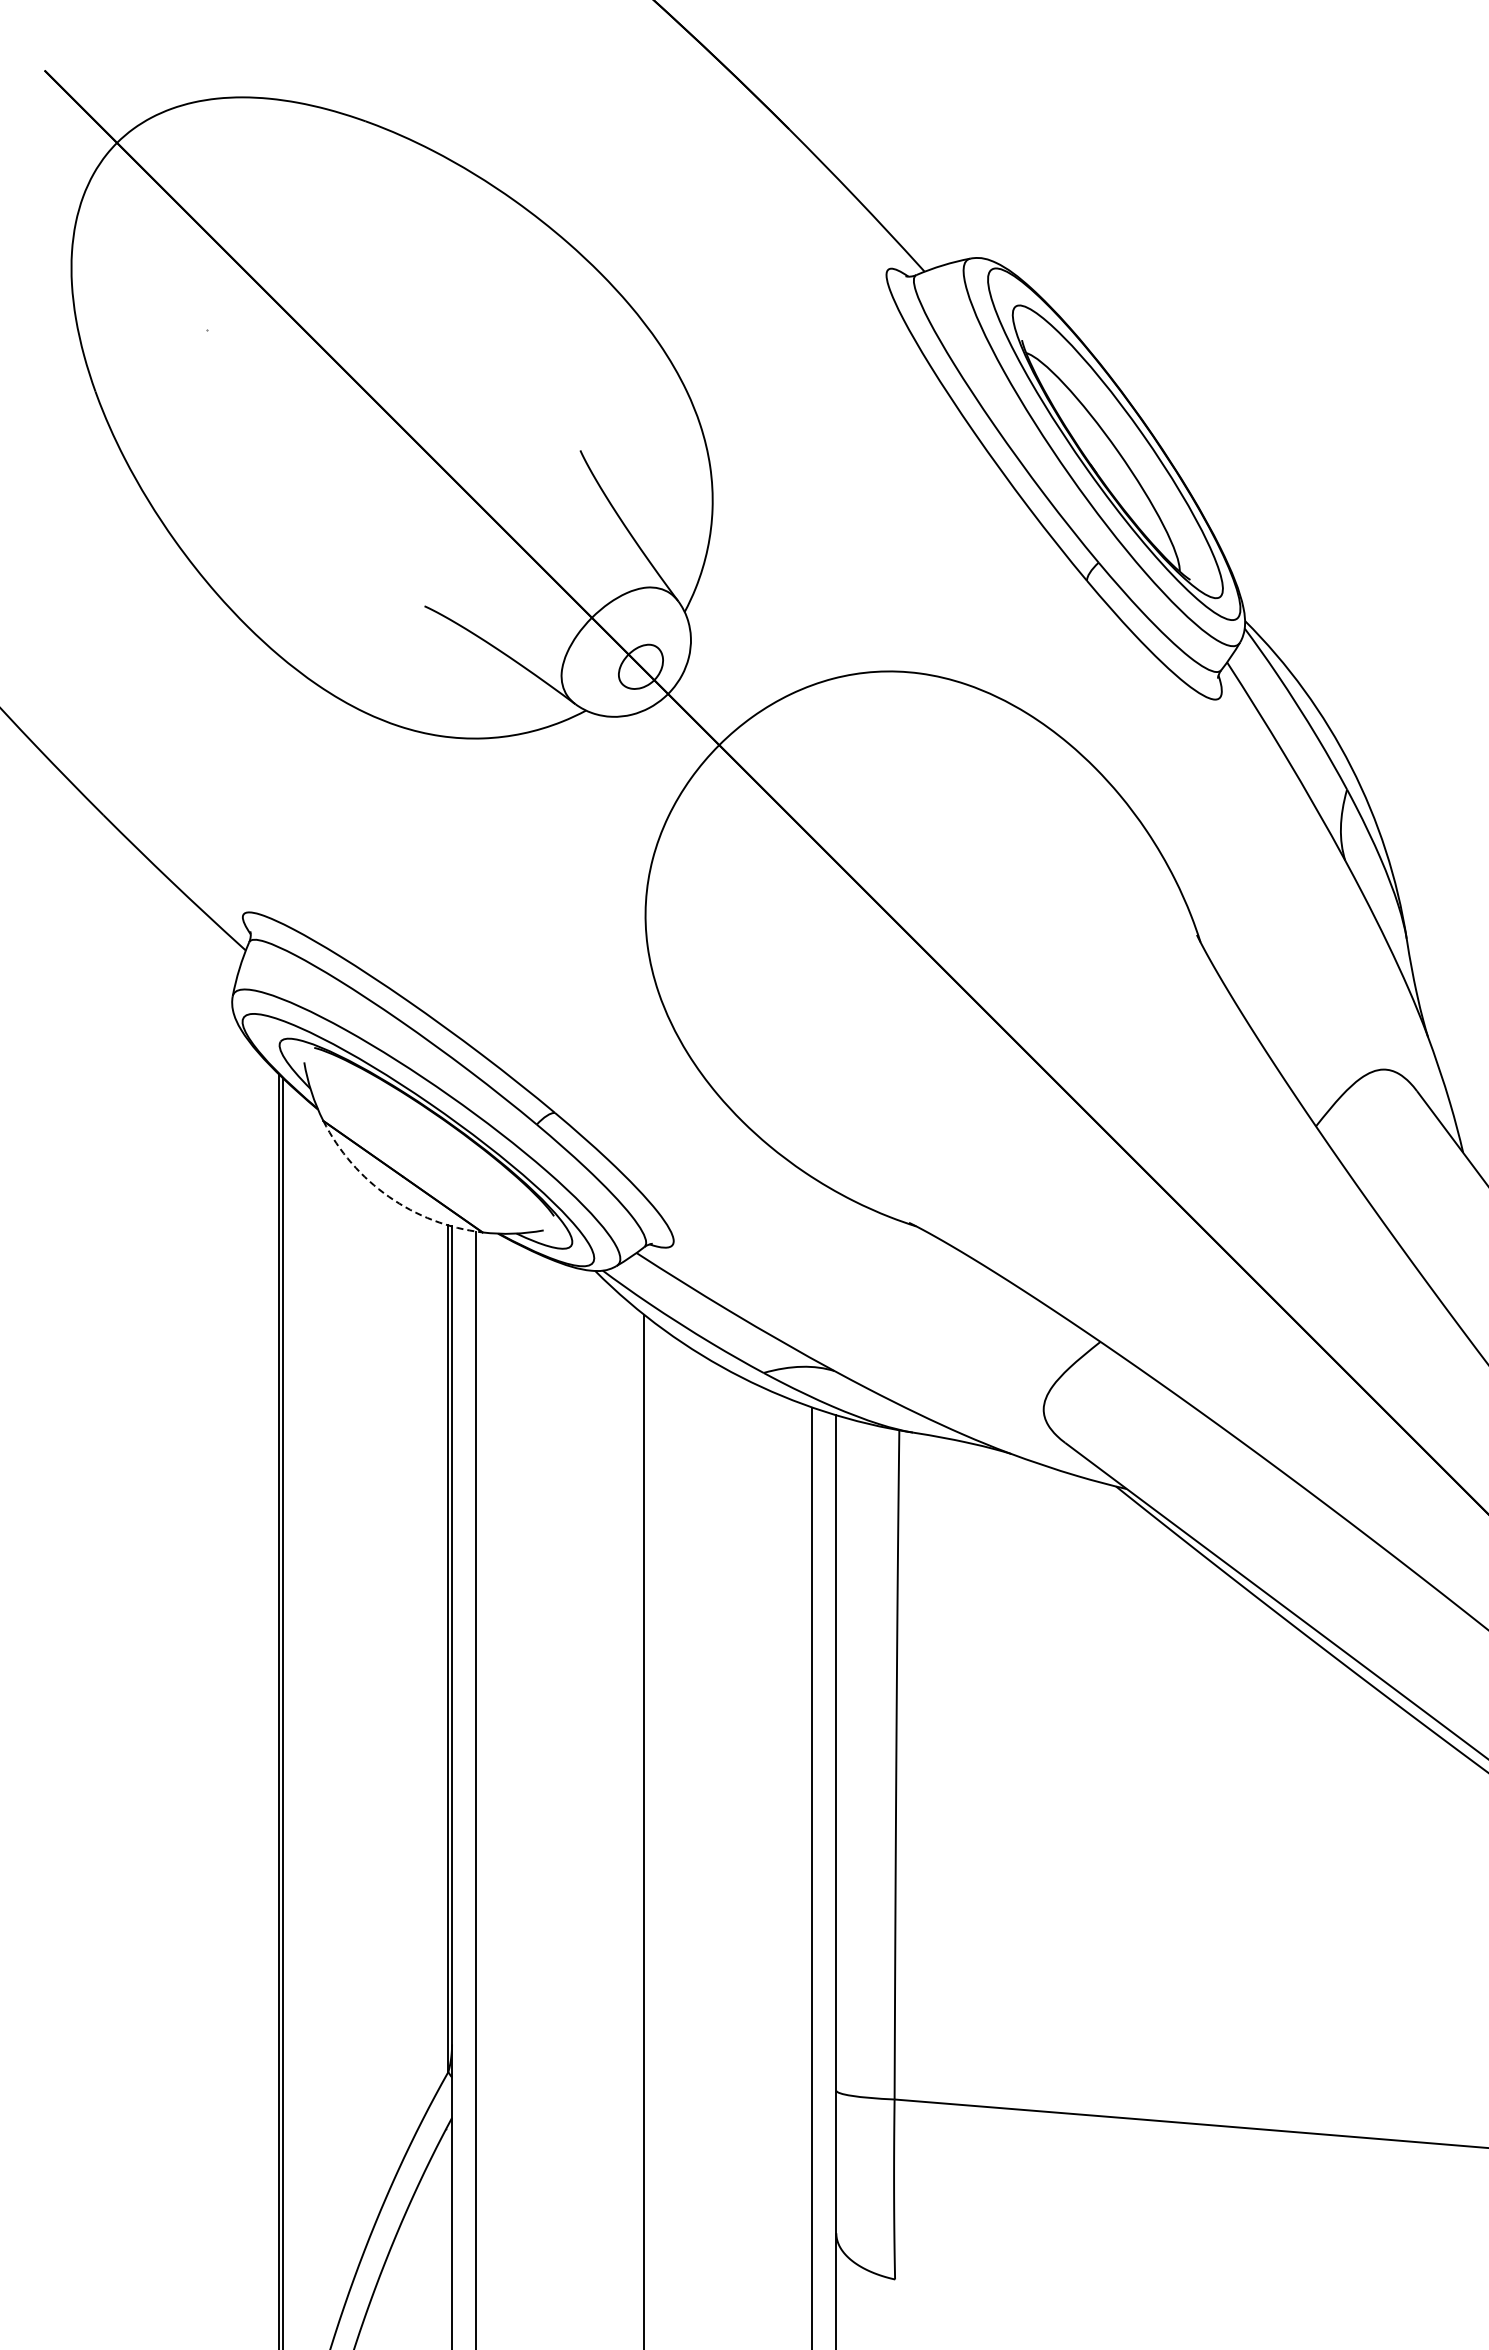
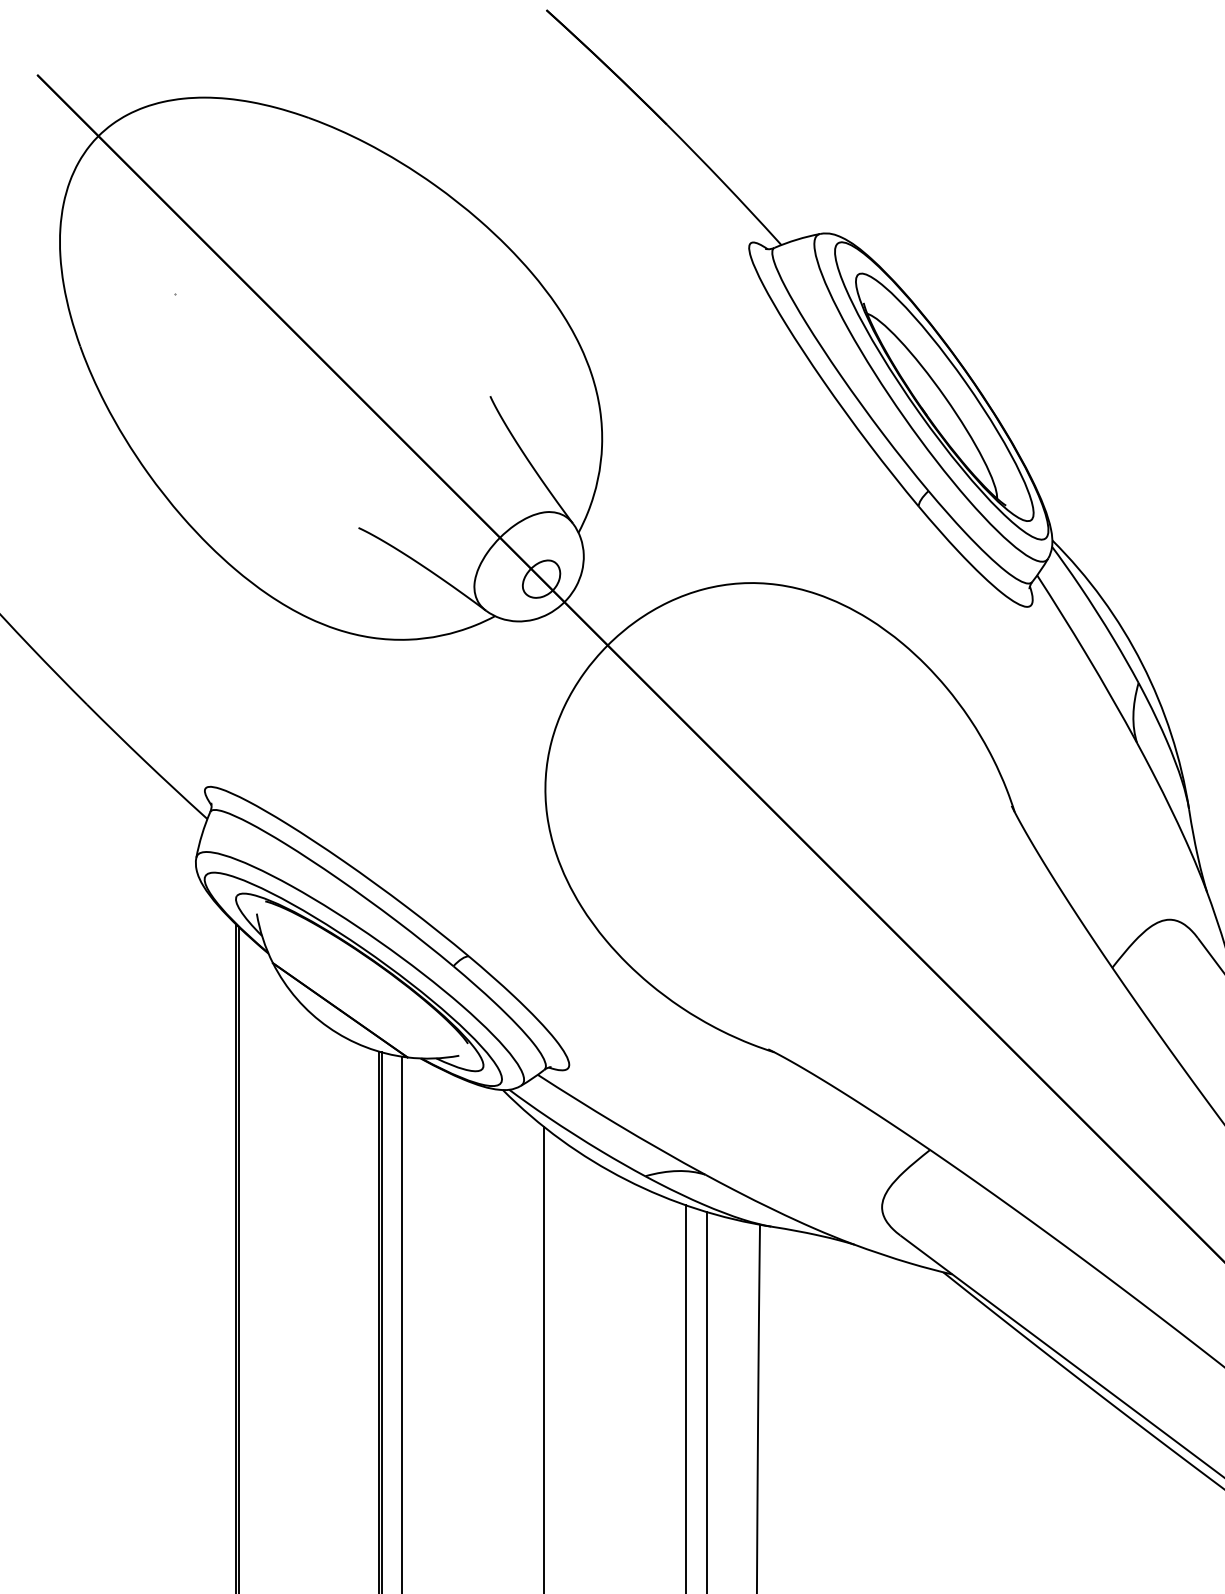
arc: (388, 1196) -> (328, 1027), dashed -> solid

